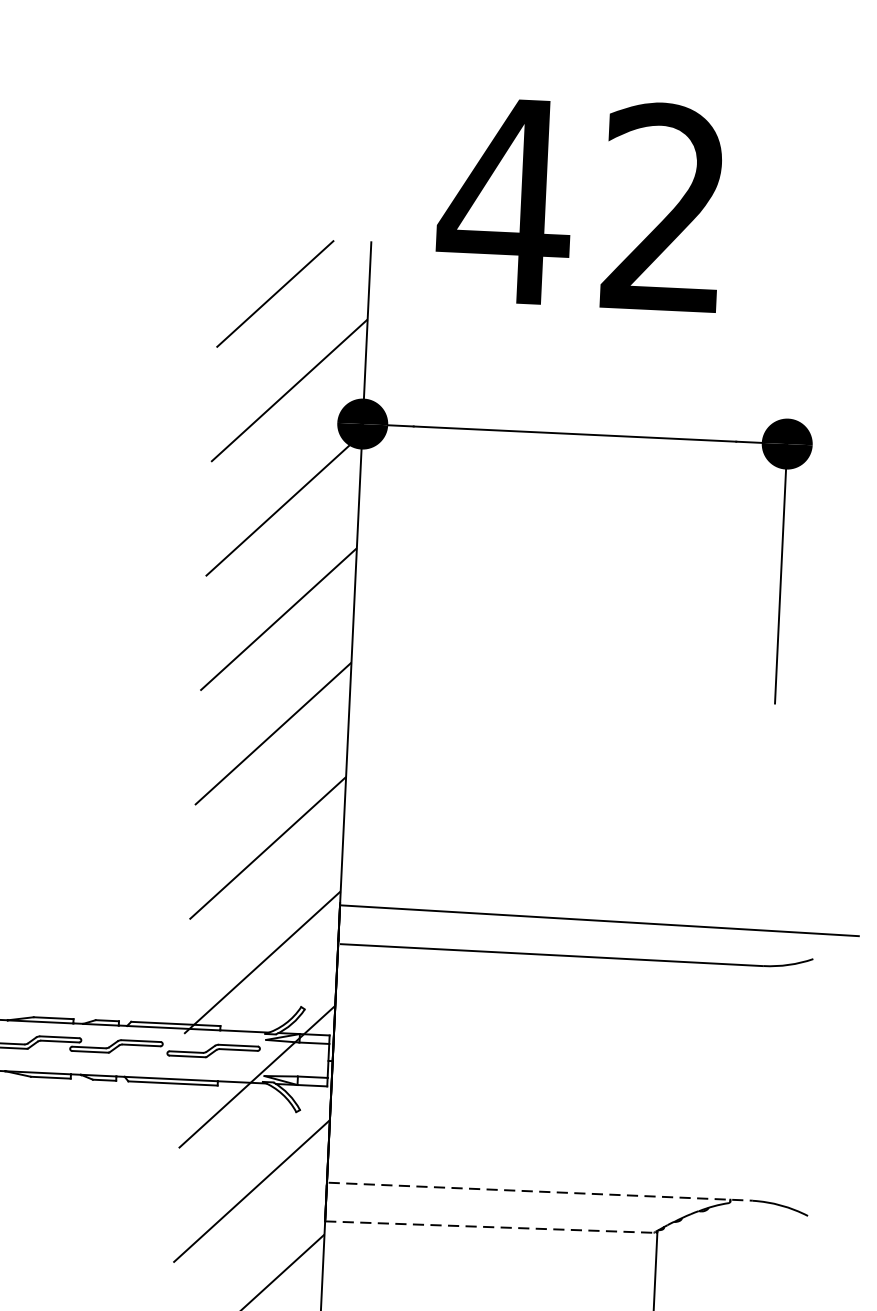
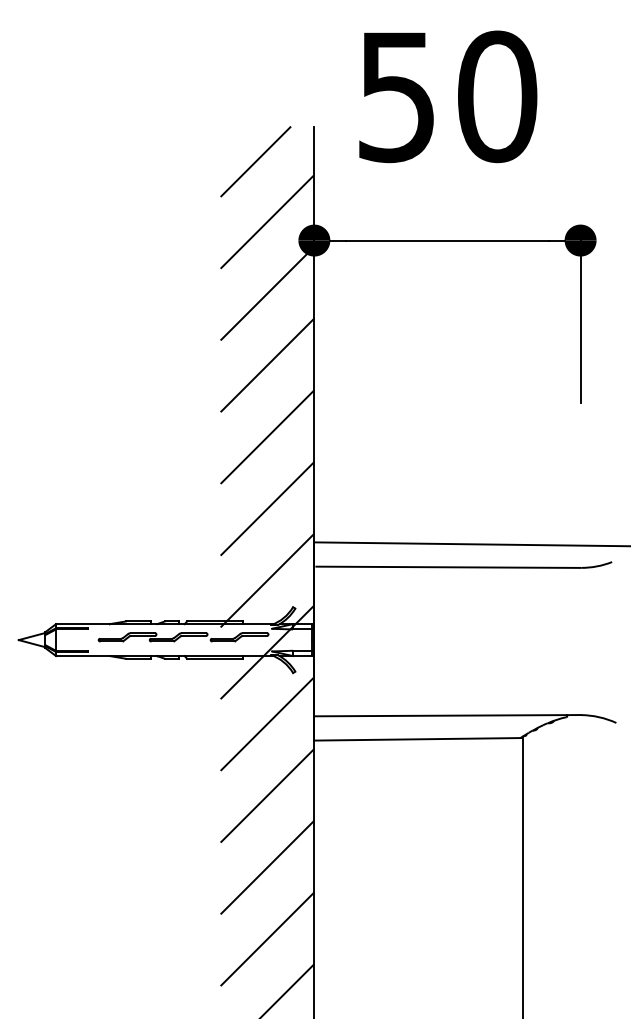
text: (582, 204) -> (445, 96), 42 -> 50
line: (540, 1191) -> (448, 715), dashed -> solid
line: (491, 1227) -> (418, 739), dashed -> solid

